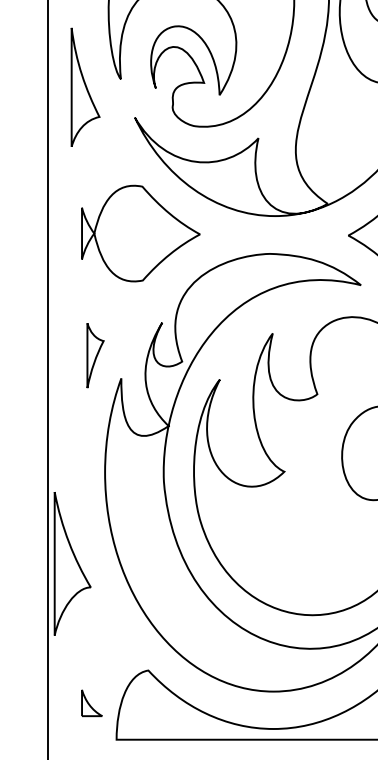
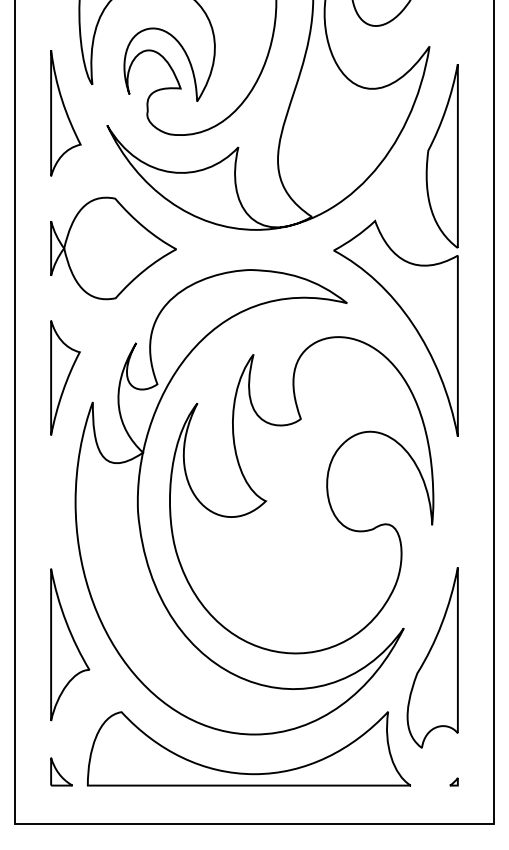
part: (85, 87) -> (65, 113), moved
part: (95, 355) -> (65, 377), size x1.67
part: (72, 563) -> (70, 644), moved
part: (91, 702) -> (61, 771), moved

